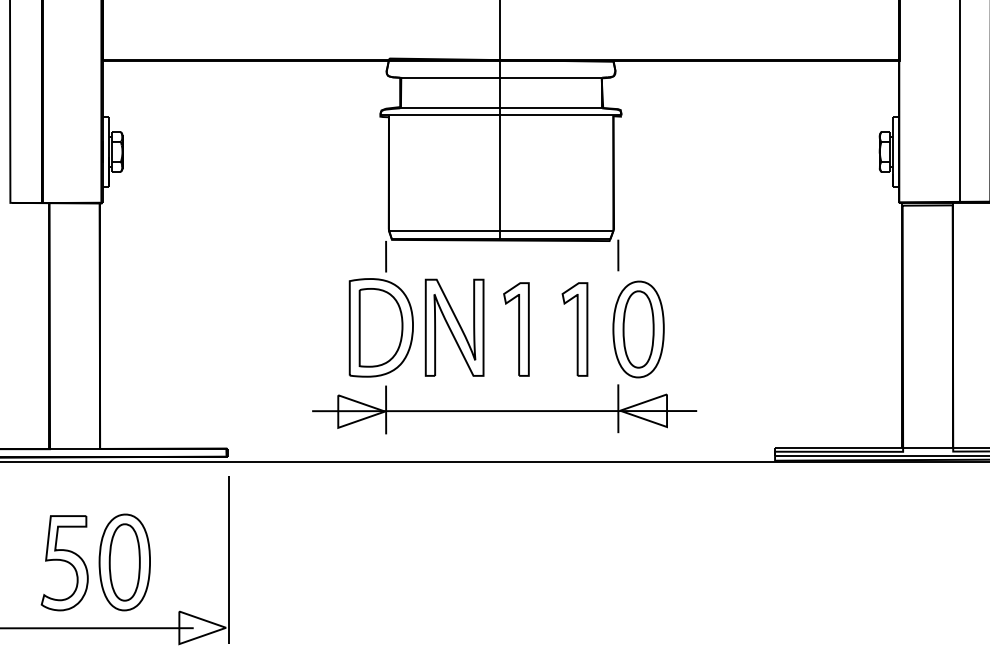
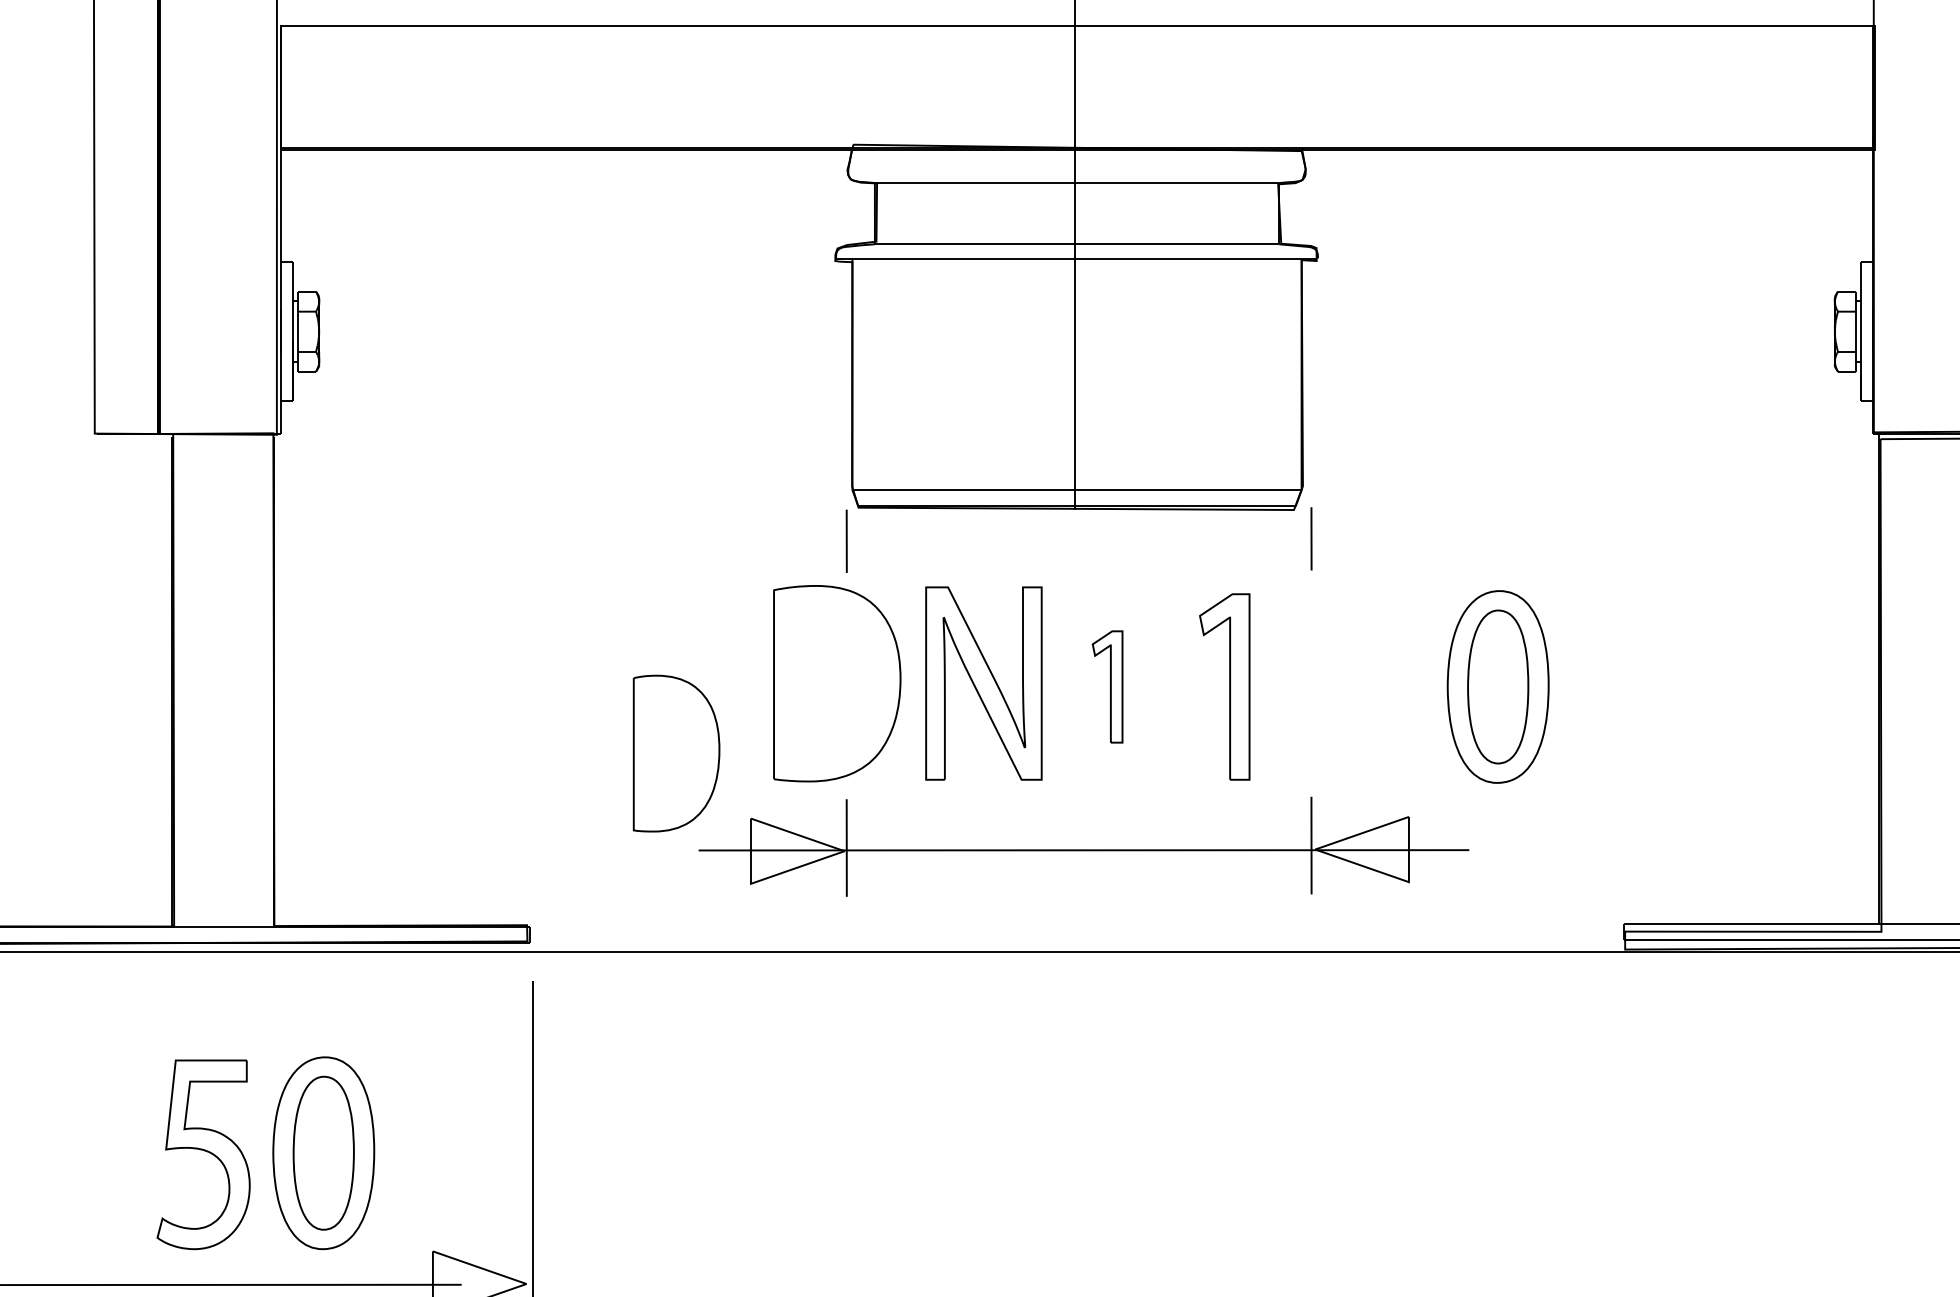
part: (380, 327) -> (675, 753), moved
part: (516, 329) -> (1107, 686), size x0.6
part: (638, 329) -> (1497, 686), moved

